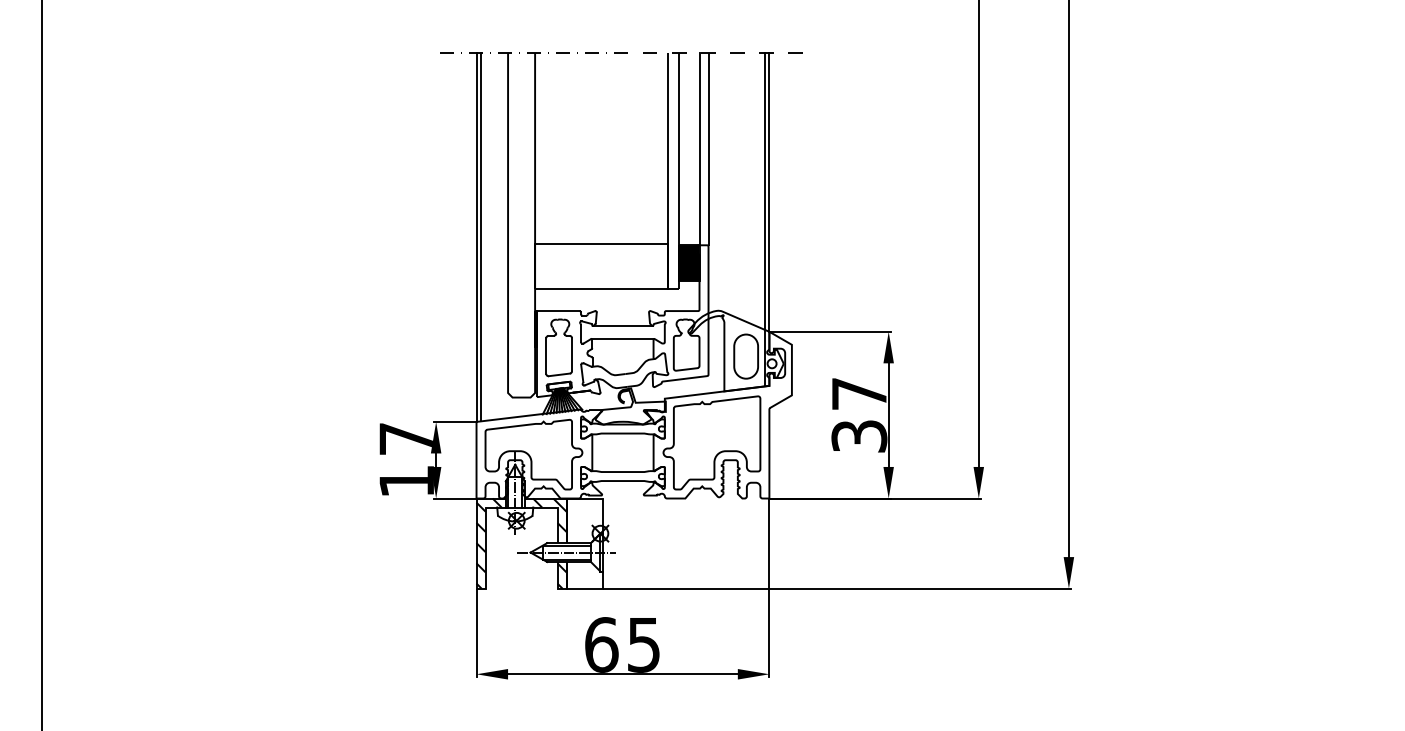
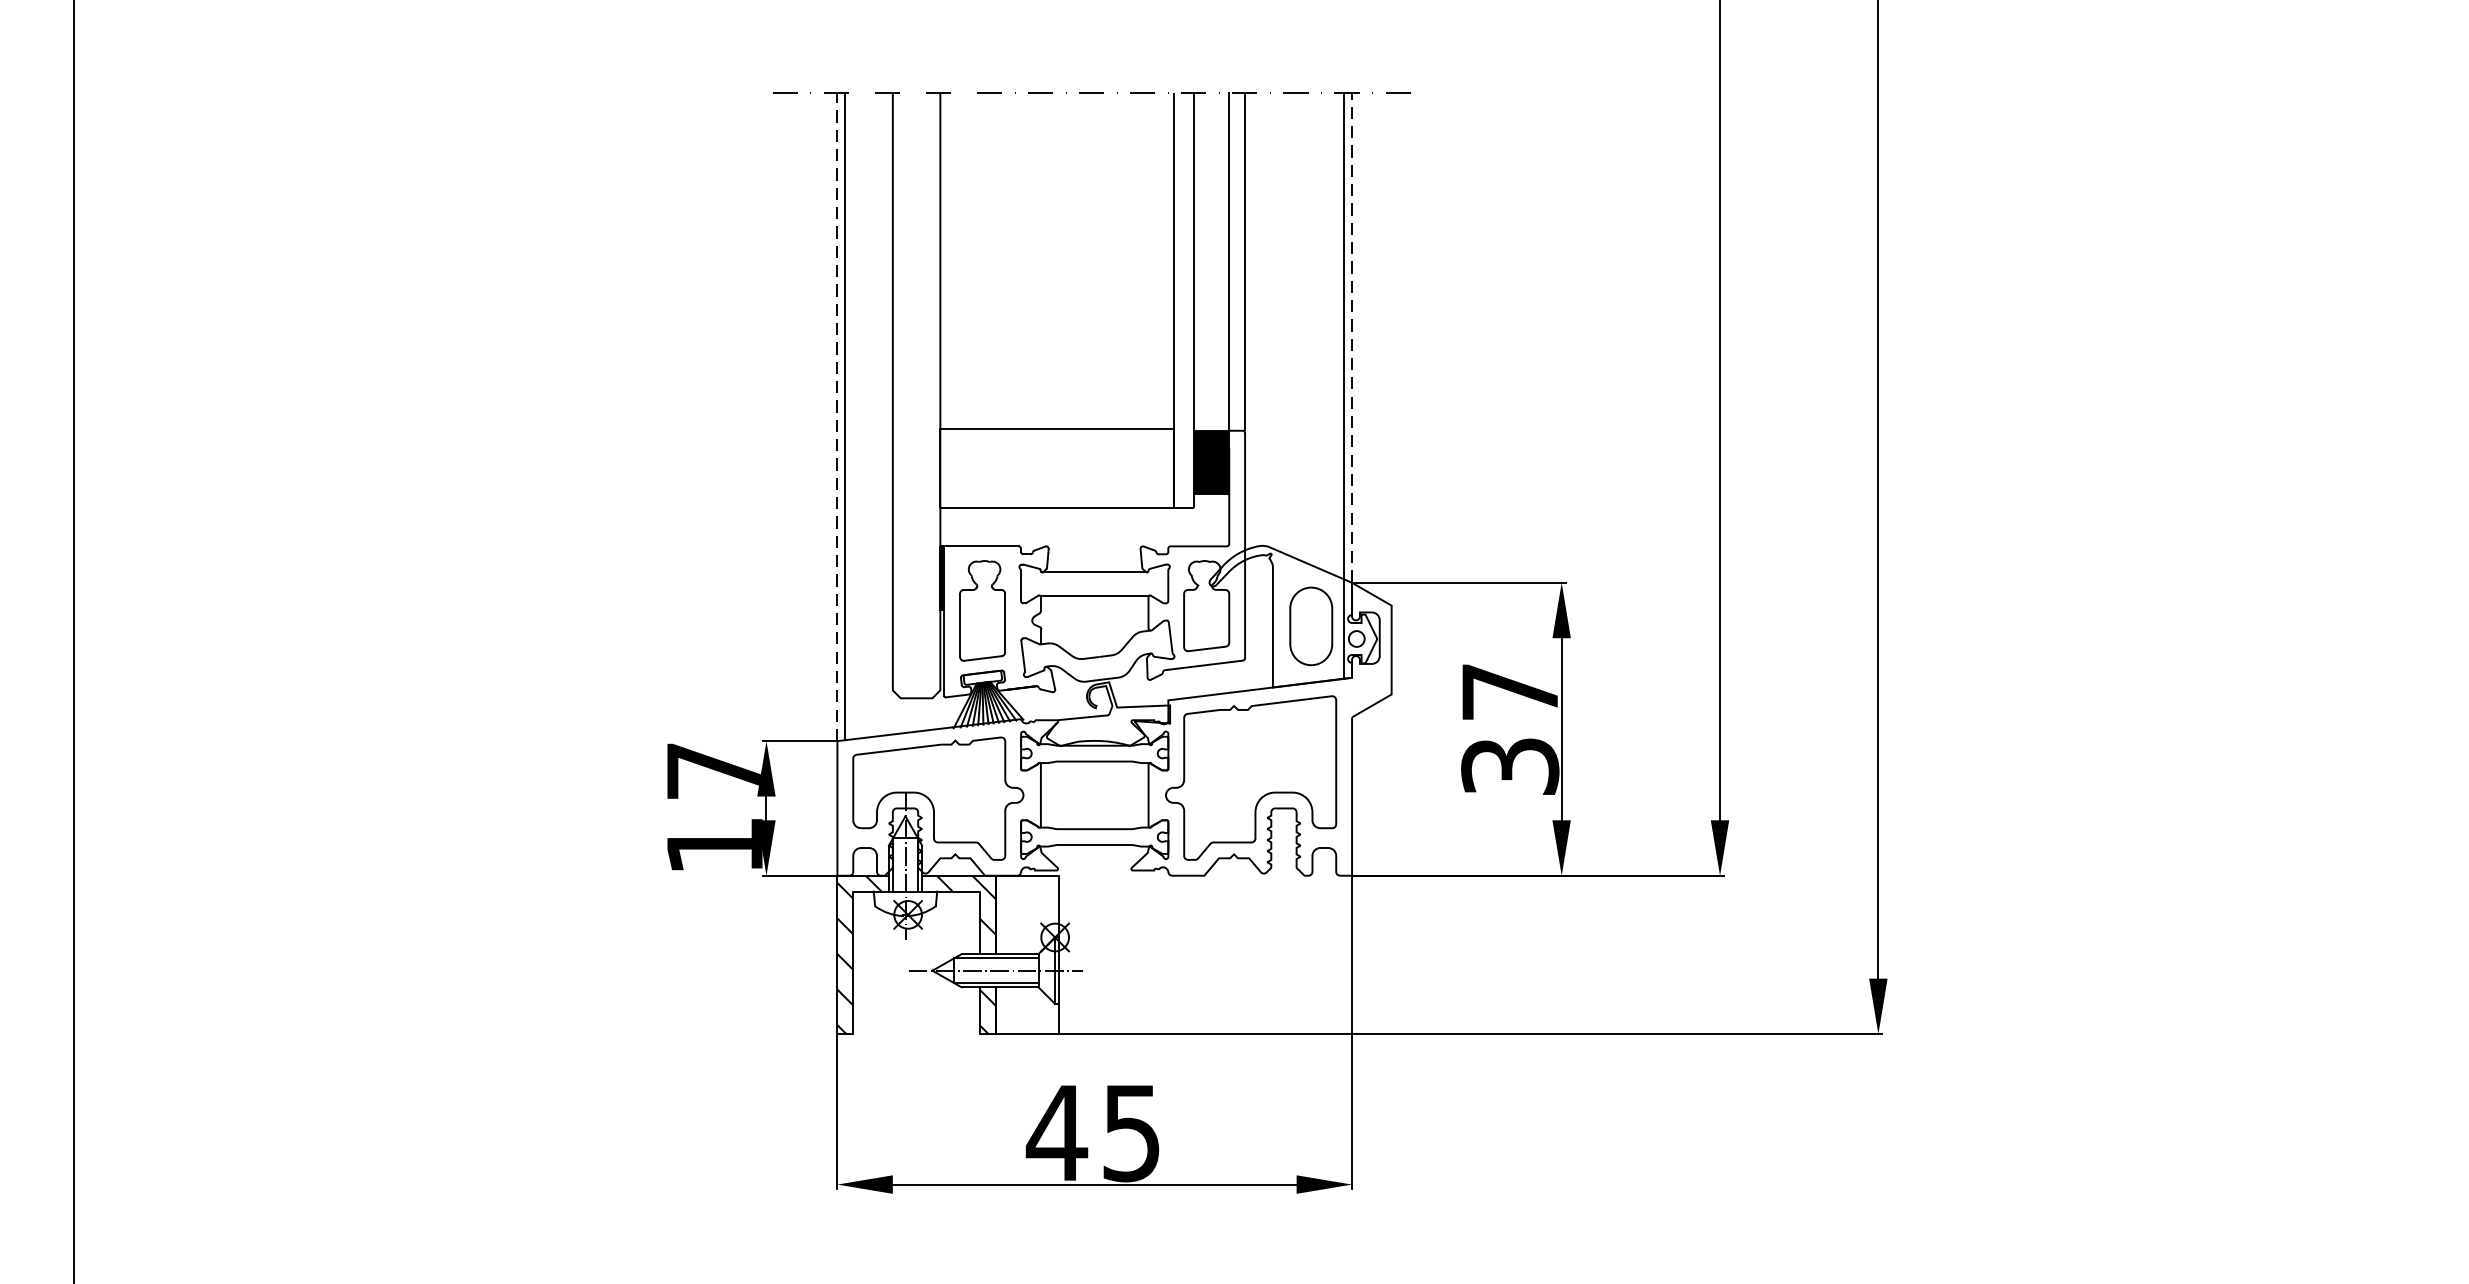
line: (769, 191) -> (1352, 336), solid -> dashed
line: (476, 237) -> (837, 417), solid -> dashed
text: (601, 644) -> (1057, 1132), 65 -> 45

